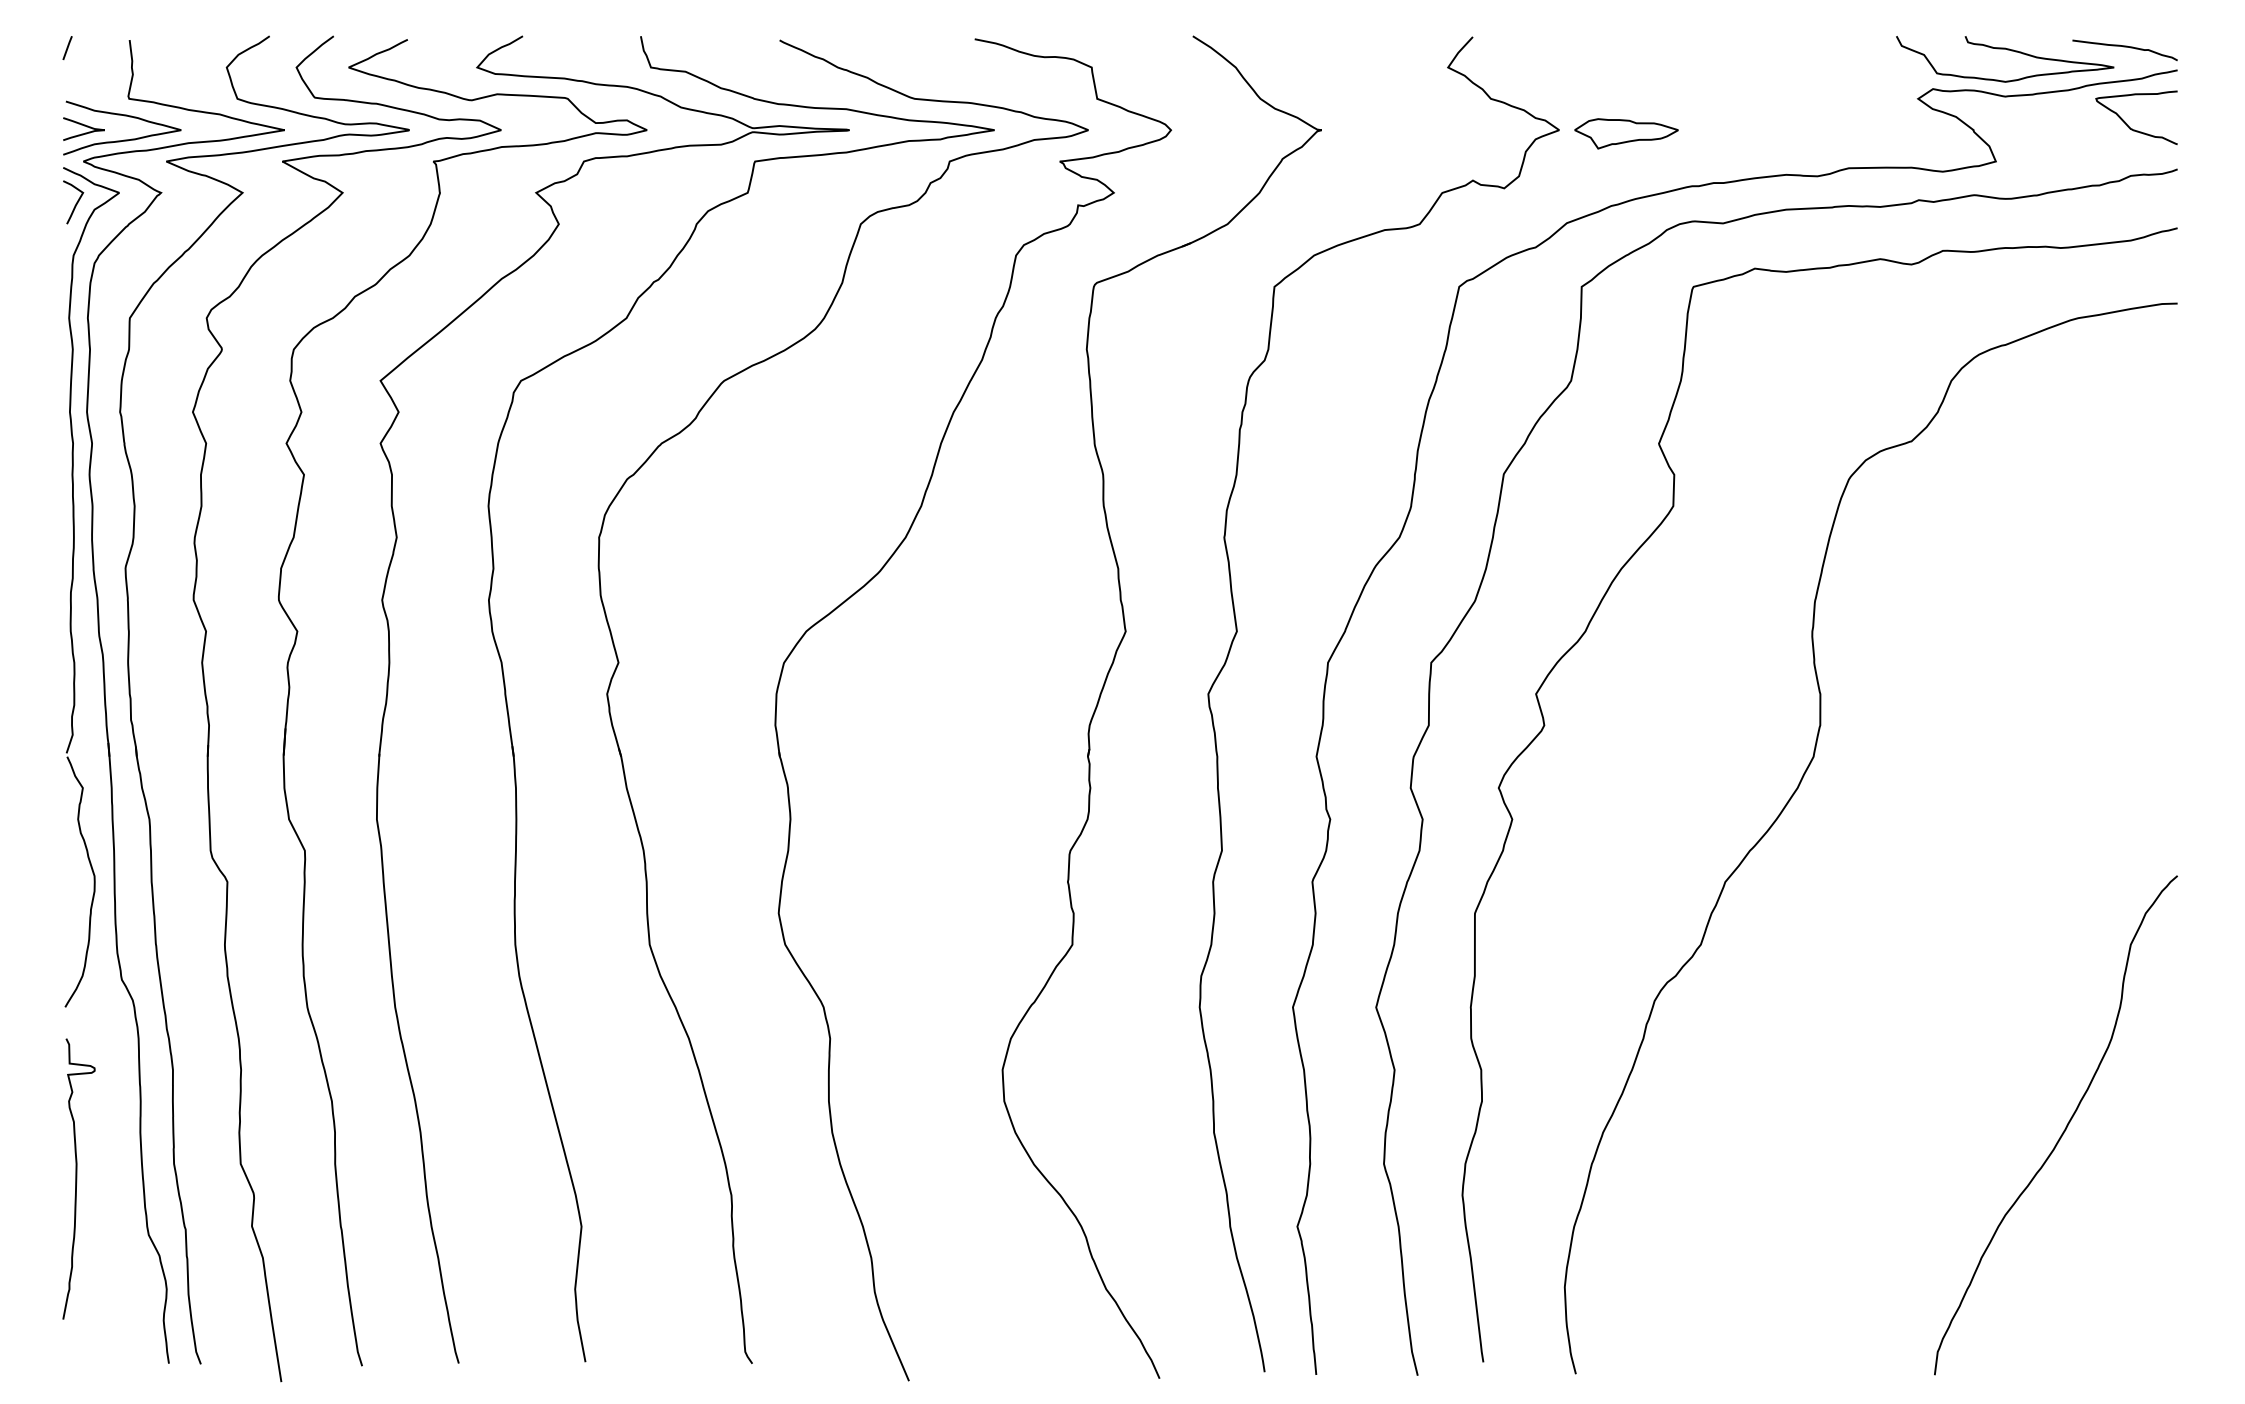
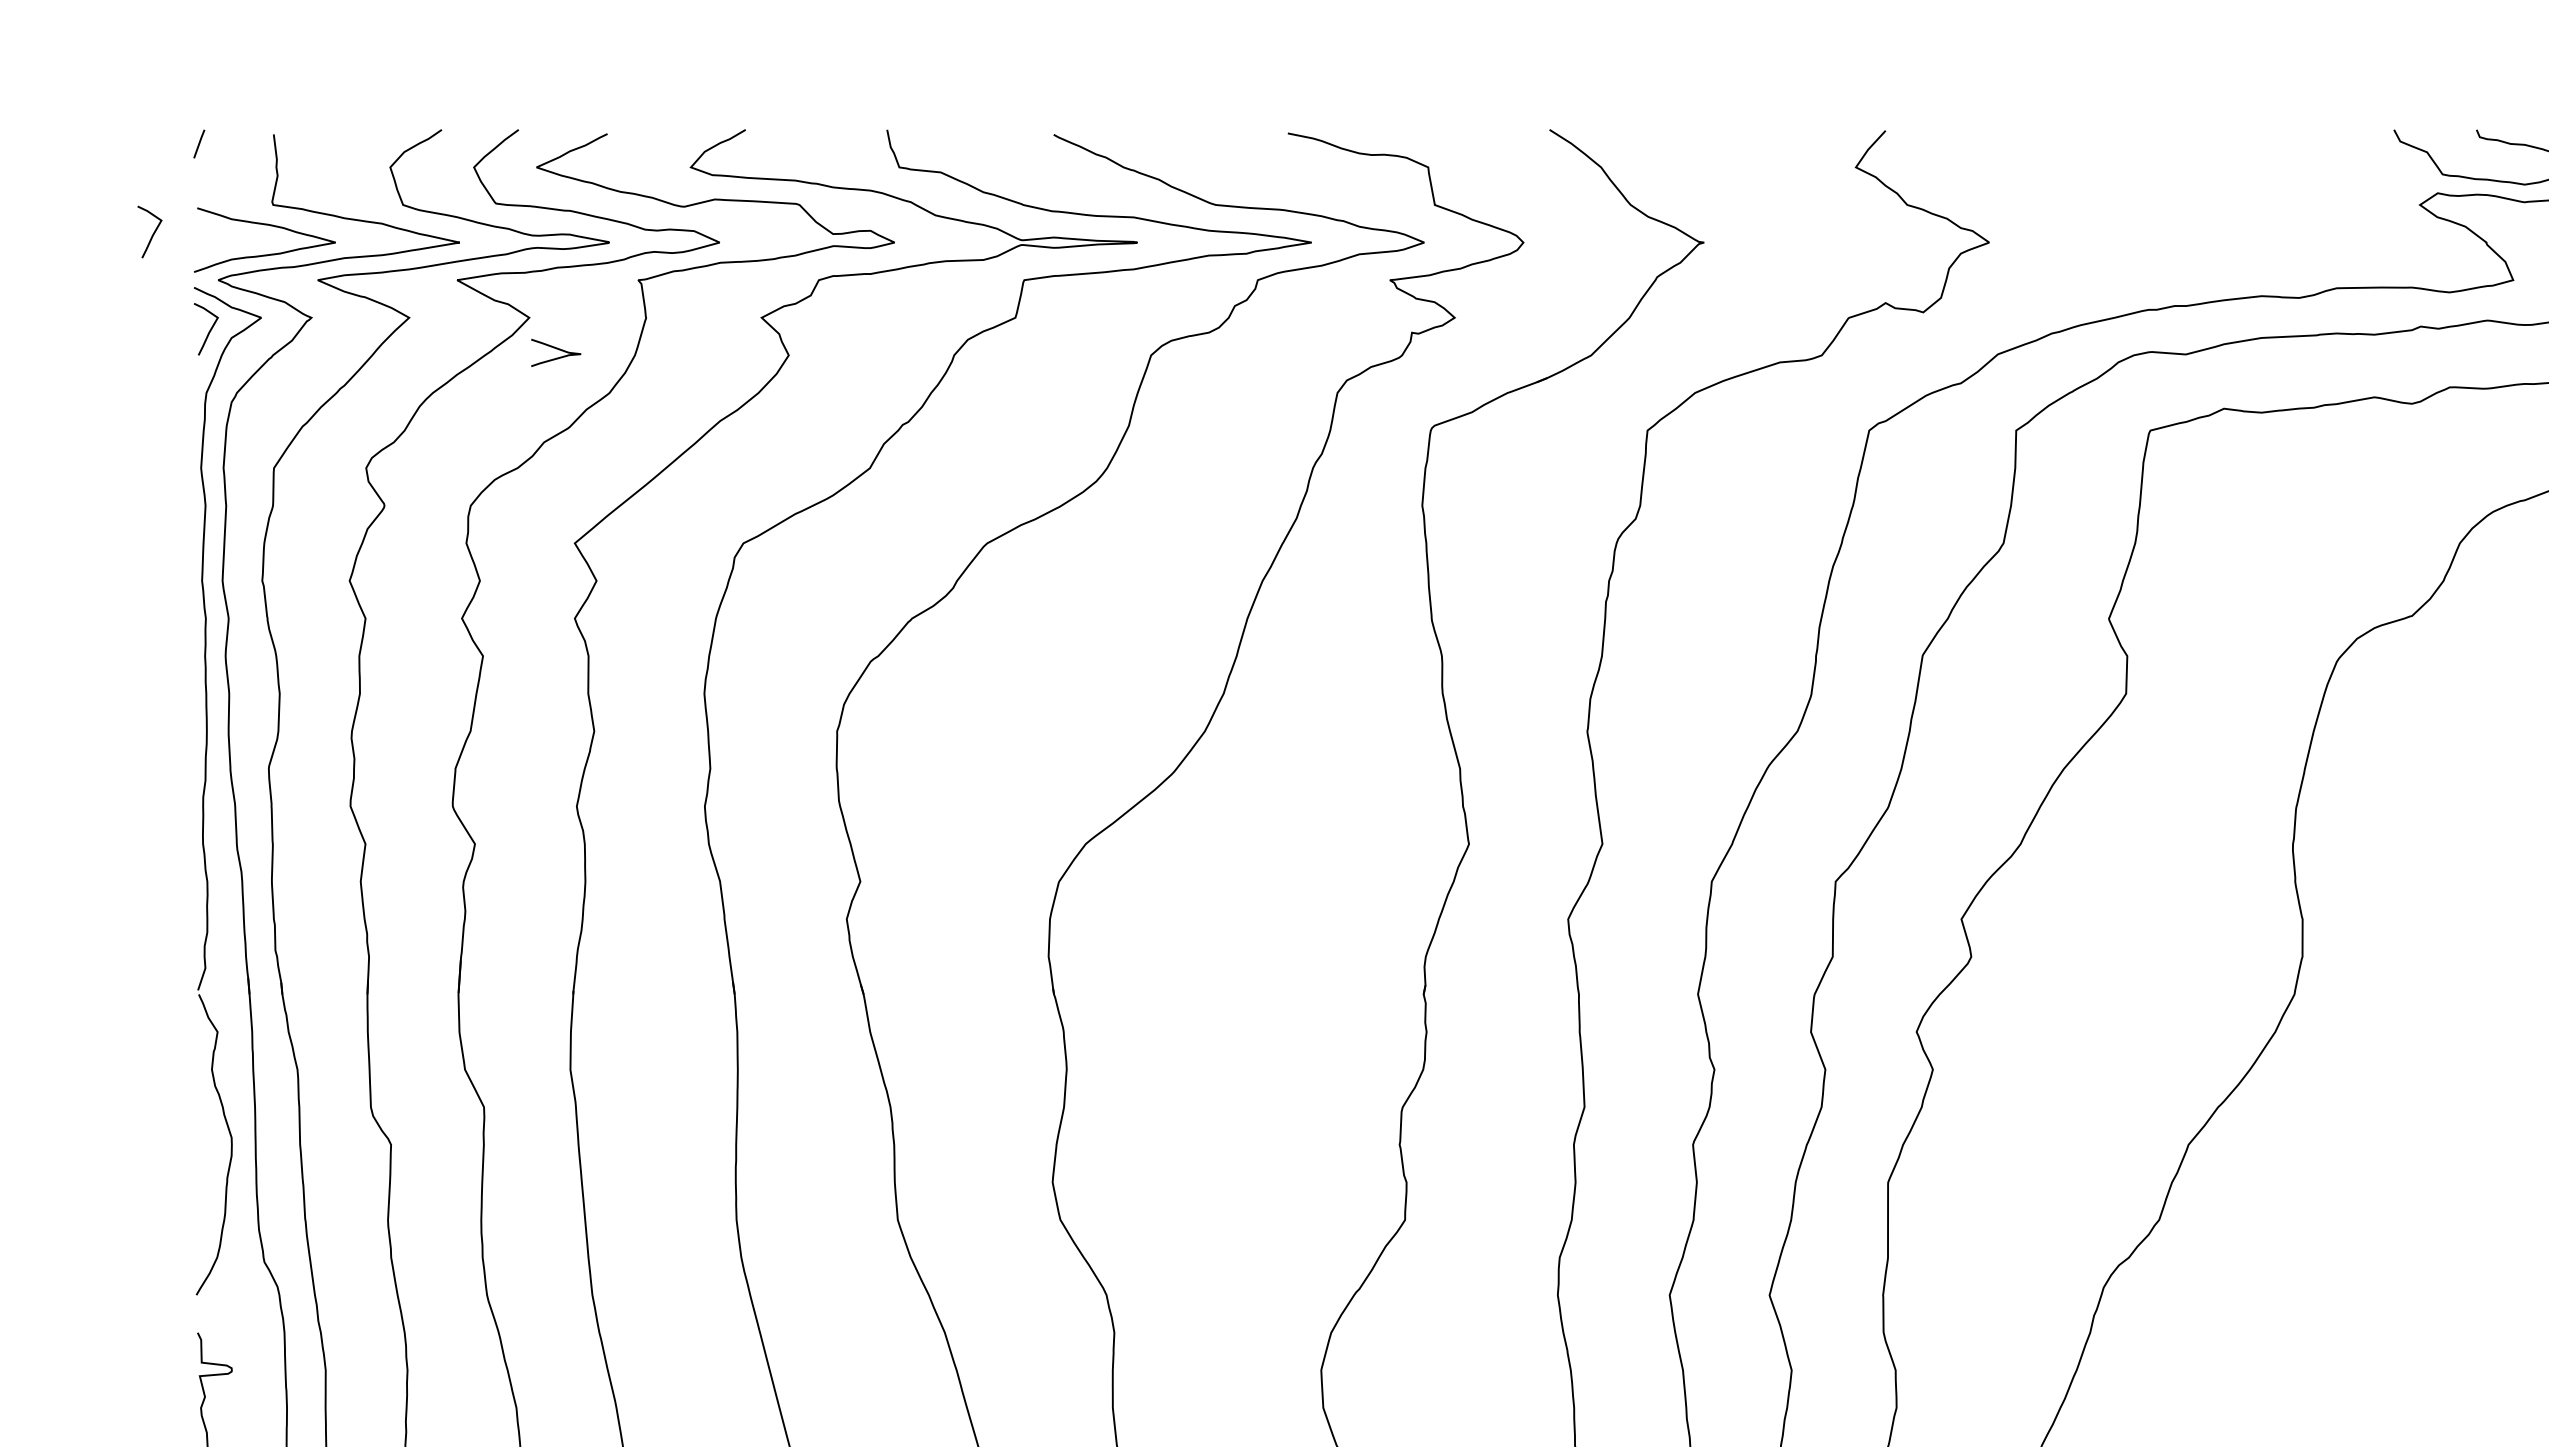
curve: (28, 122) -> (152, 233), added
curve: (84, 126) -> (556, 349), moved
part: (1626, 133) -> (2069, 246), removed

